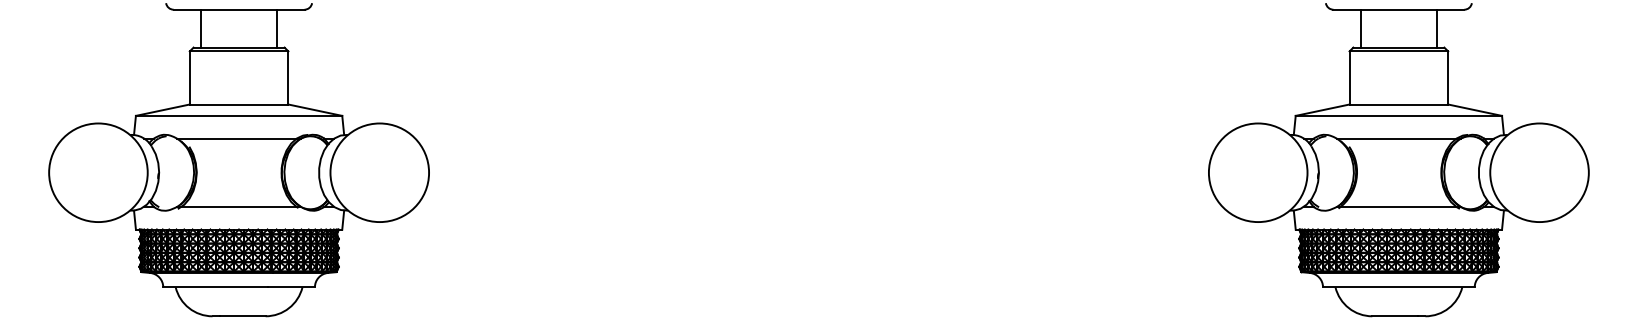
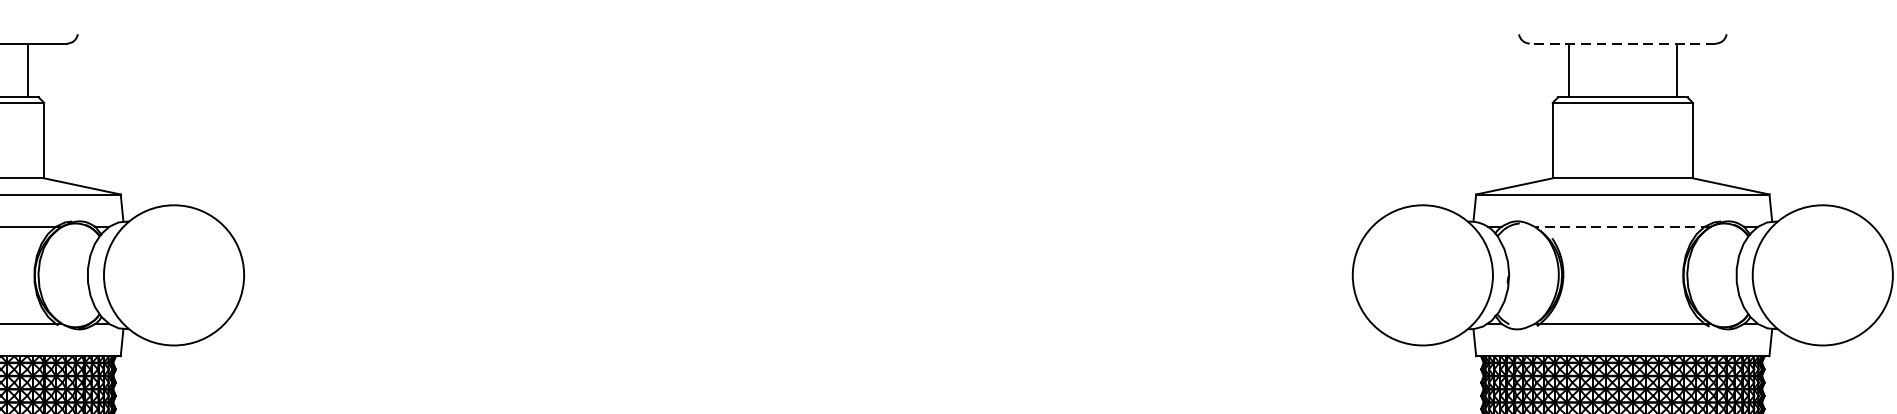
line: (1398, 9) -> (1622, 43), solid -> dashed
line: (1398, 138) -> (1622, 226), solid -> dashed

